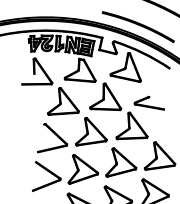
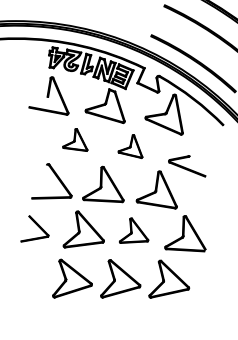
part: (103, 98) -> (130, 146), size x0.6
part: (61, 101) -> (75, 139), size x0.6
part: (118, 160) -> (133, 230), size x0.7
part: (44, 174) -> (34, 228), size x0.7

